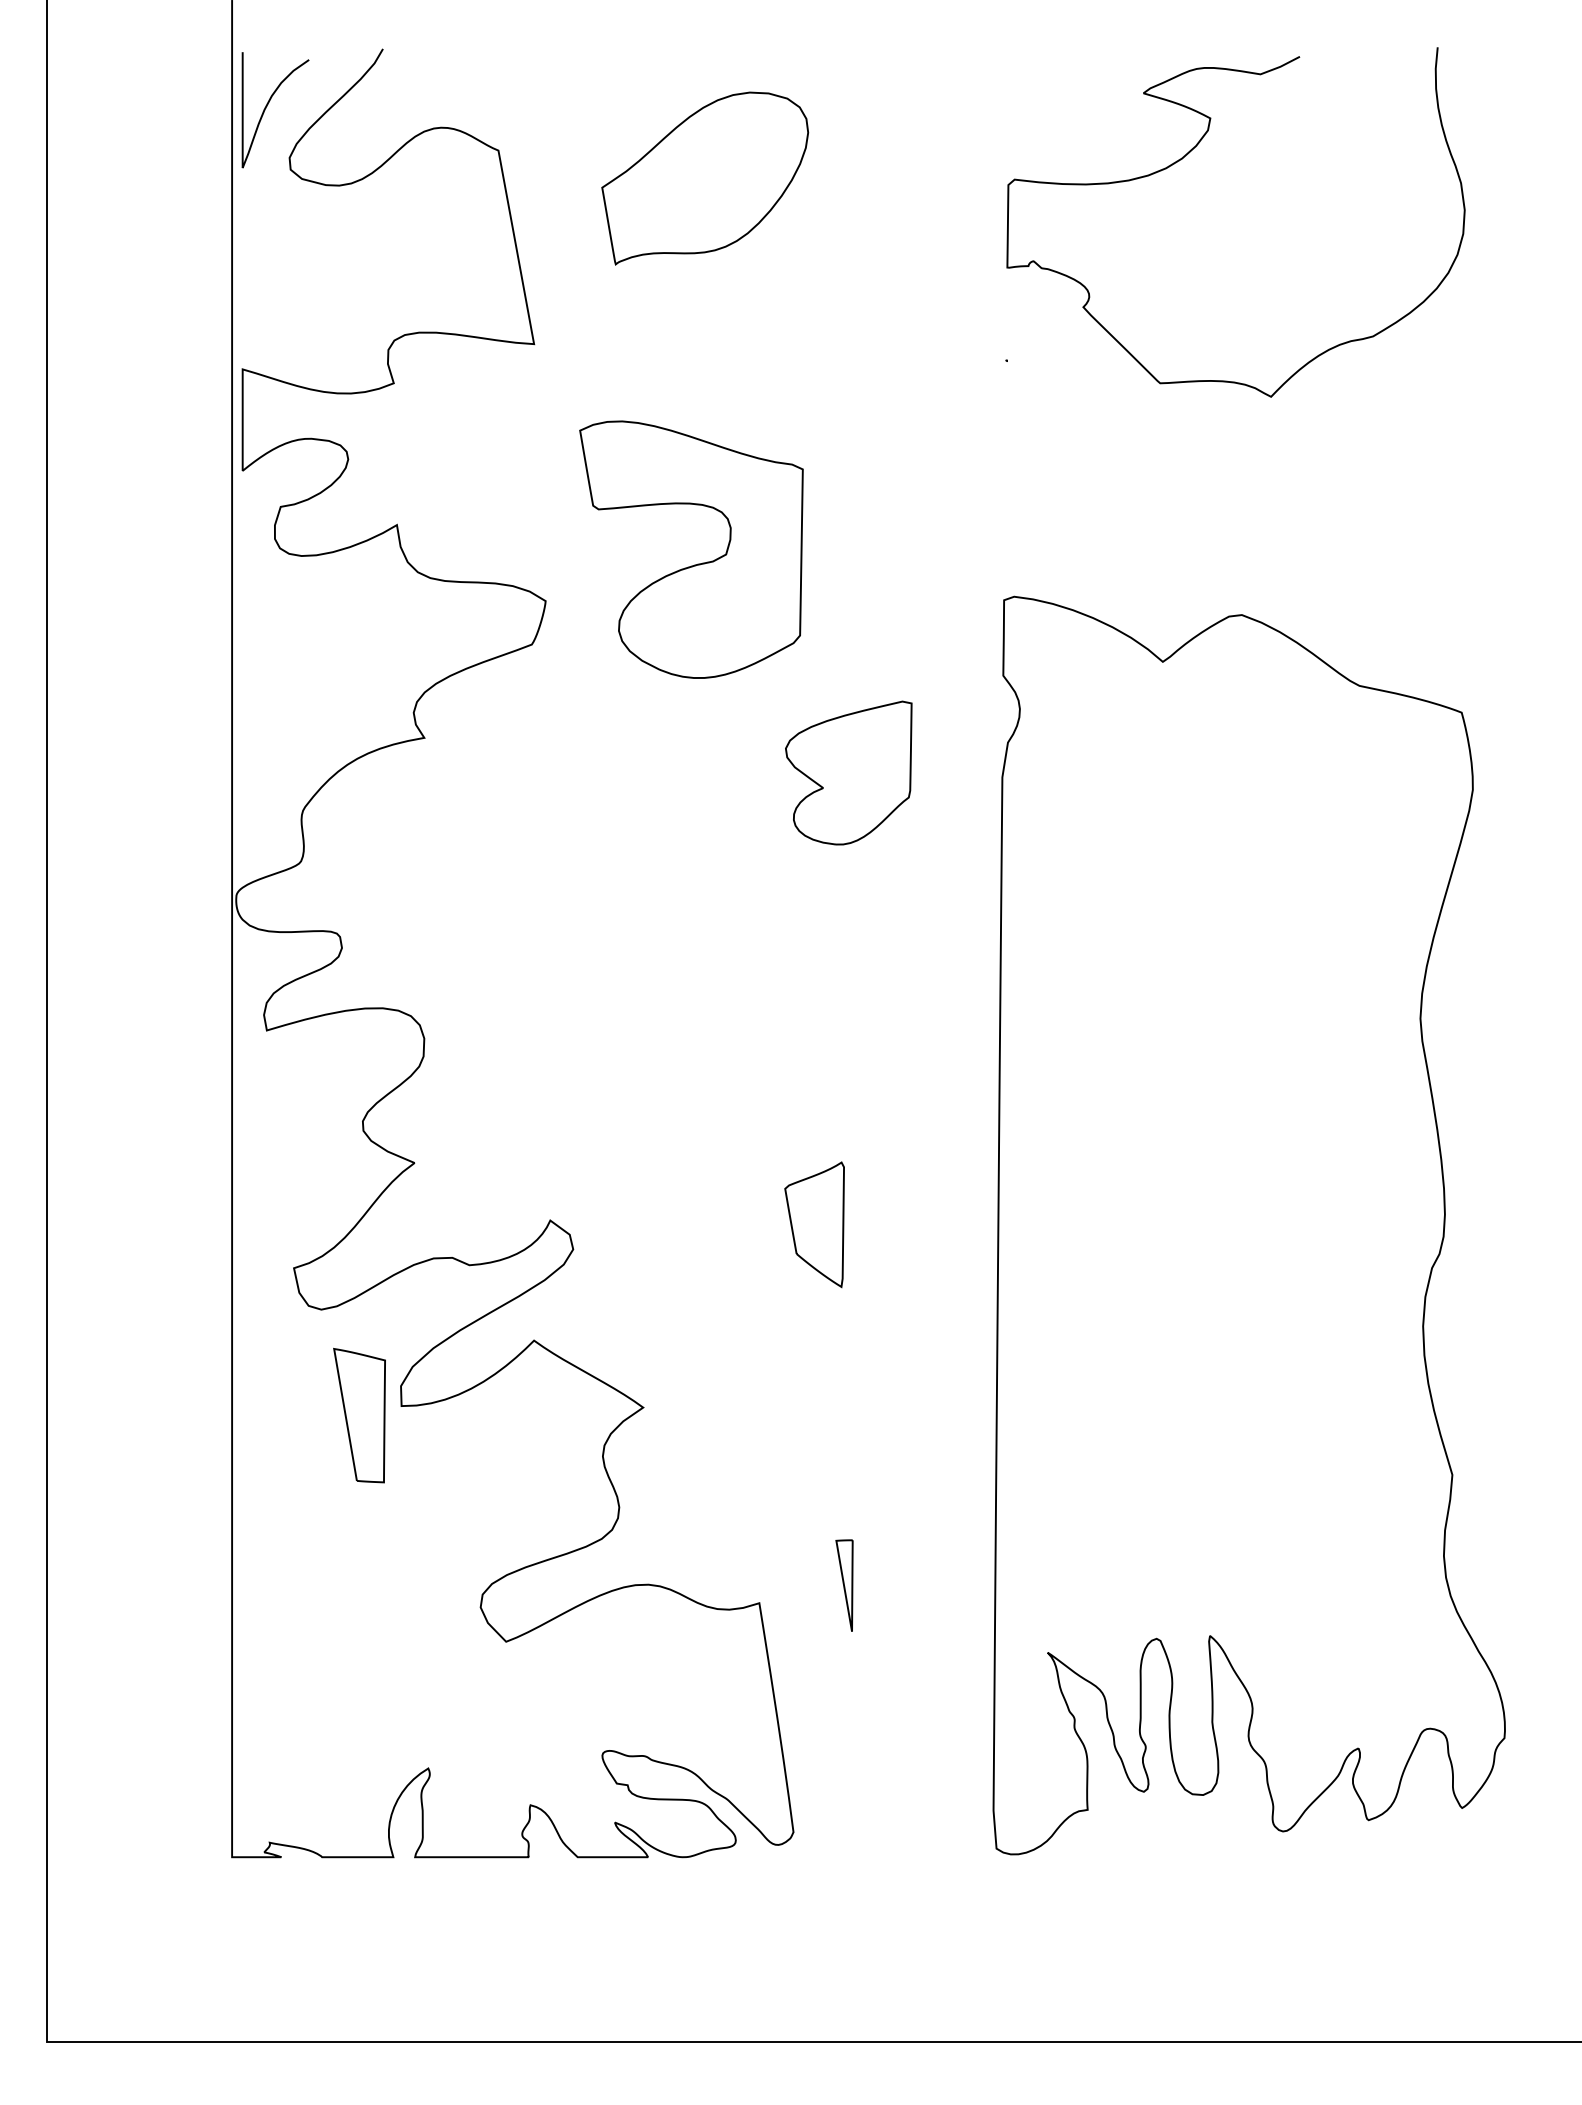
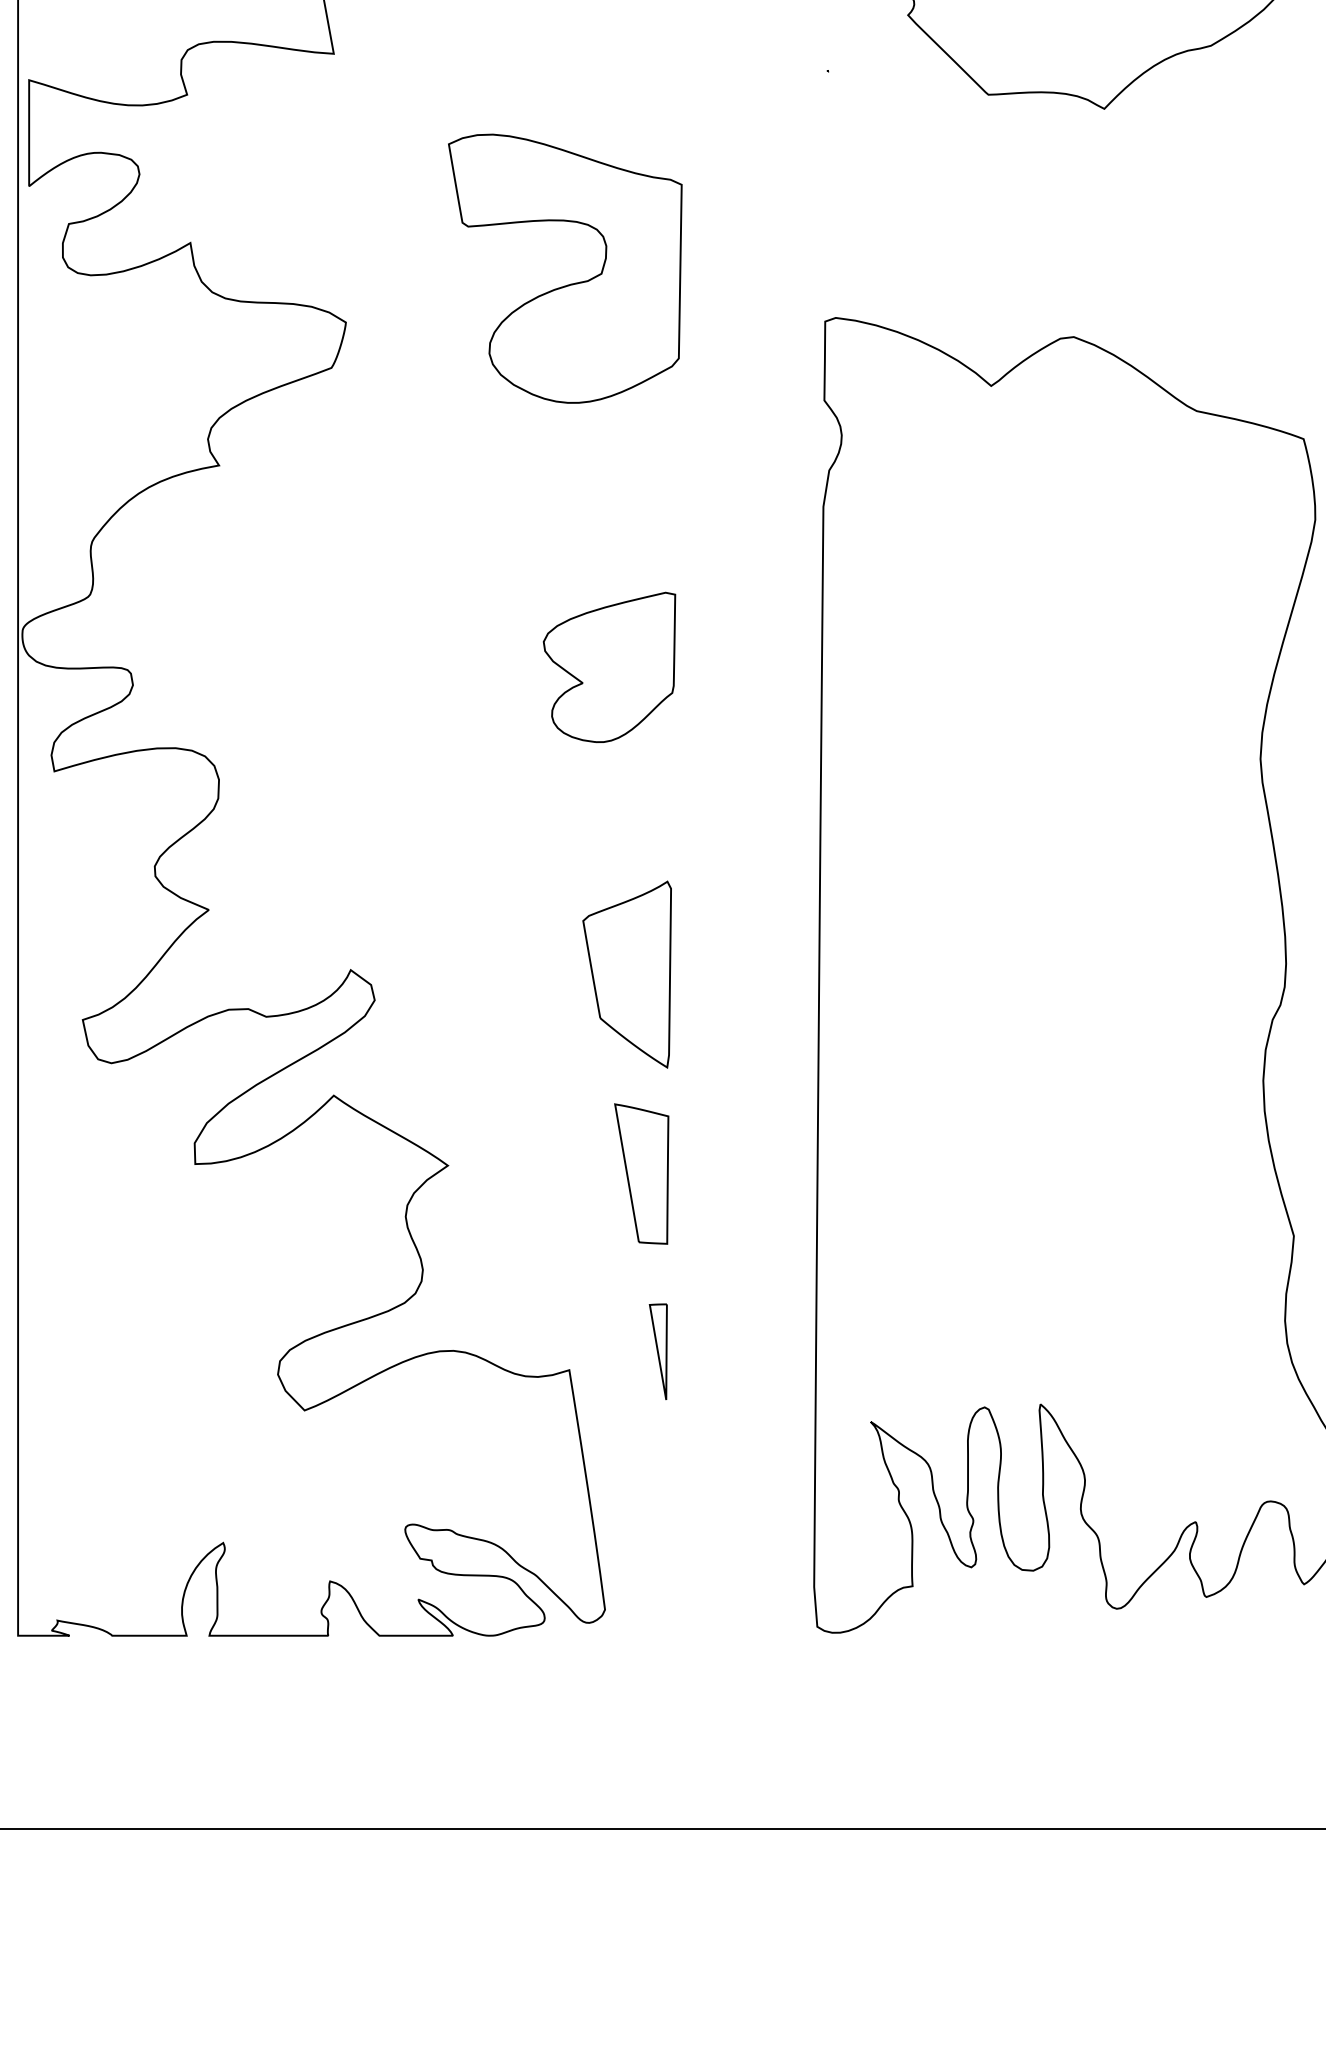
part: (697, 563) -> (571, 283), moved
part: (848, 772) -> (609, 666), moved
part: (814, 1224) -> (626, 974), size x1.43
part: (359, 1415) -> (641, 1173), moved

